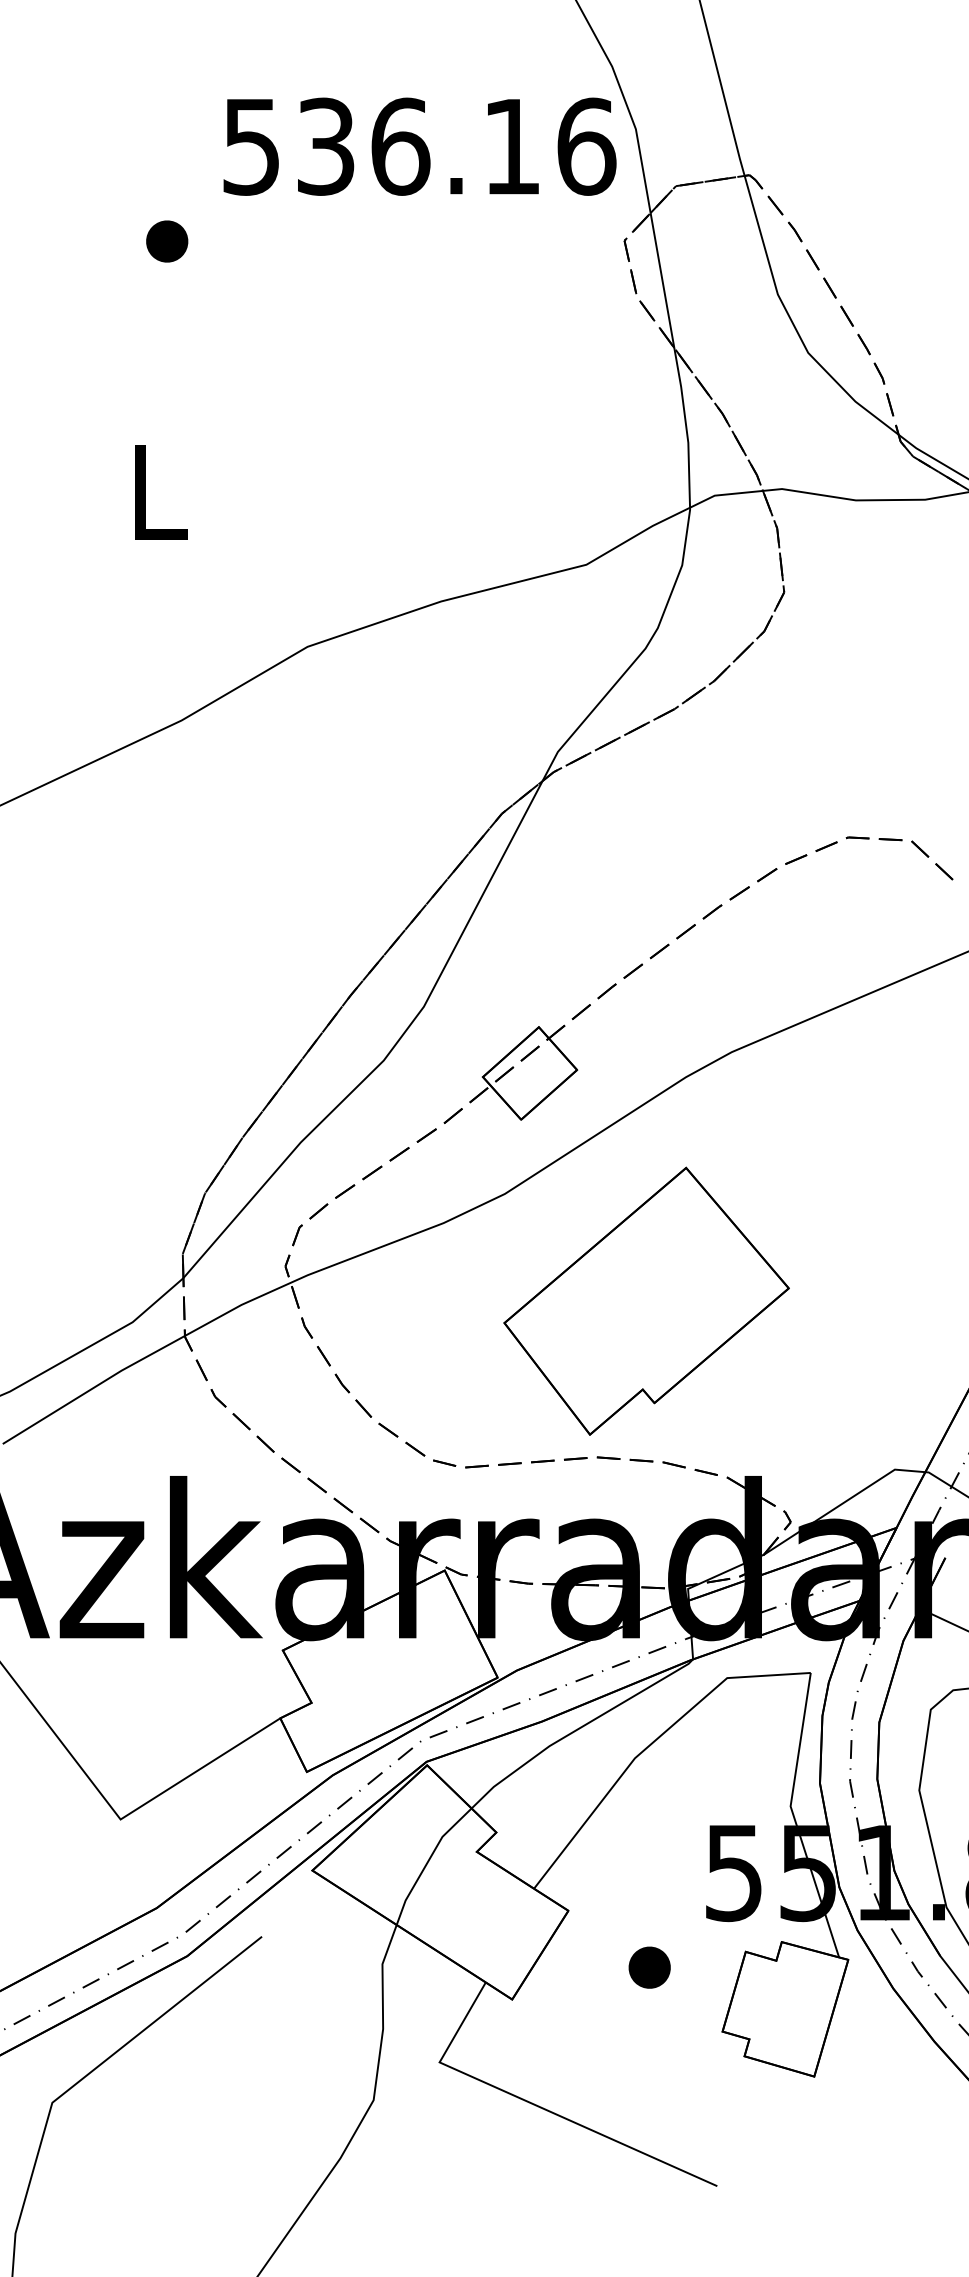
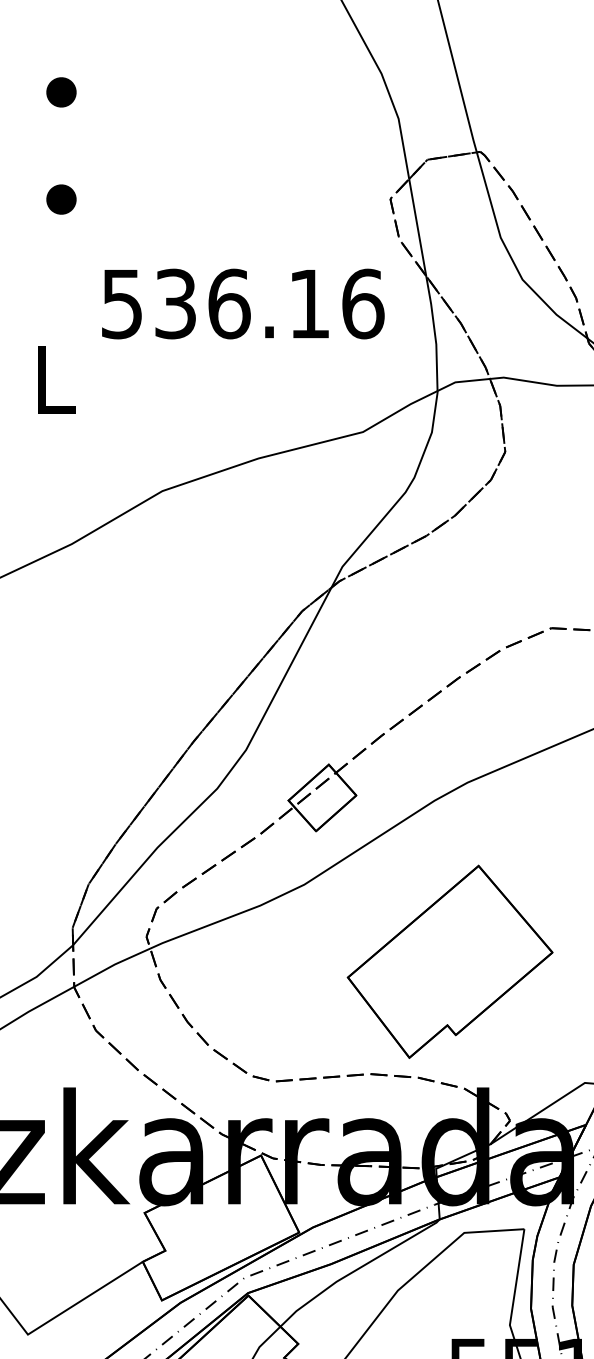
part: (167, 92) -> (61, 92), added
text: (419, 146) -> (242, 303), moved
part: (646, 1300) -> (450, 961), moved

